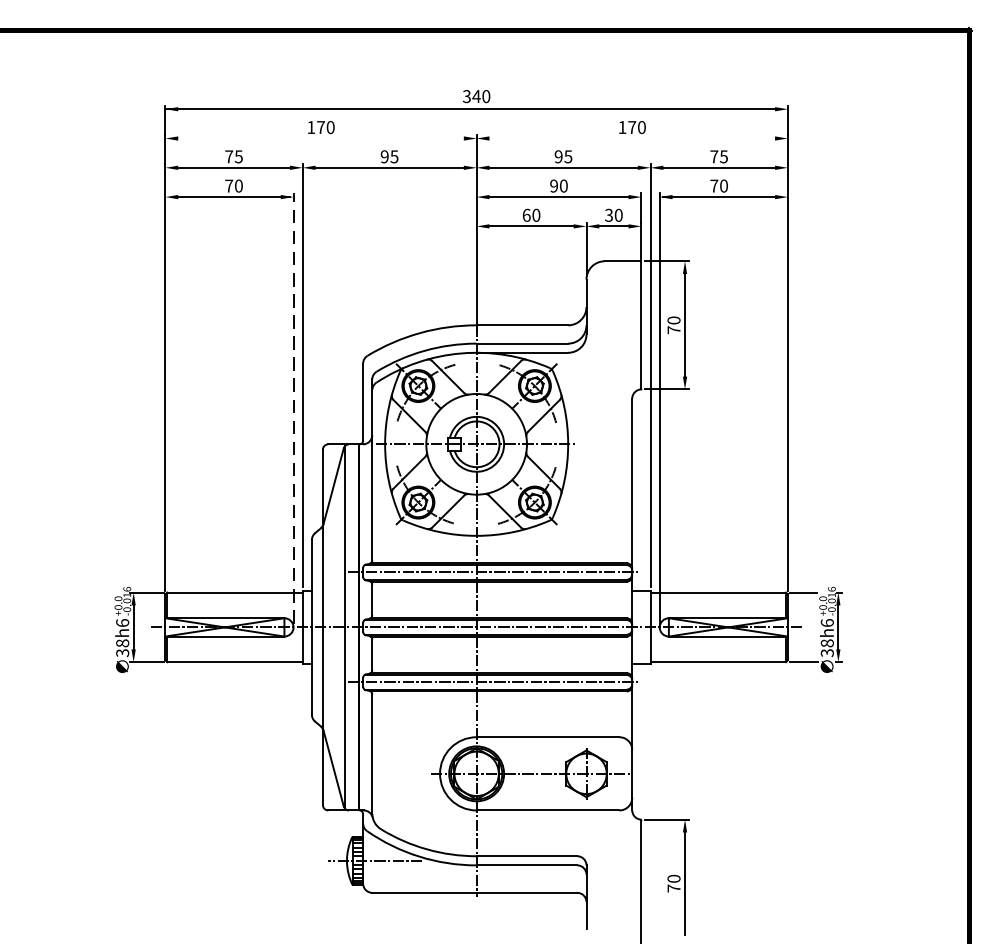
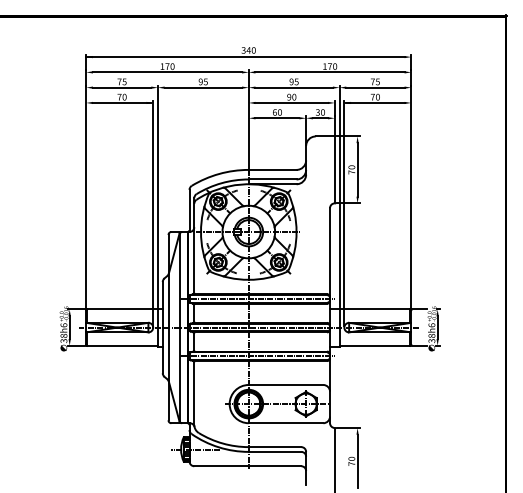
line: (320, 138) -> (167, 72), added
line: (631, 138) -> (329, 72), added
line: (294, 406) -> (153, 212), dashed -> solid

